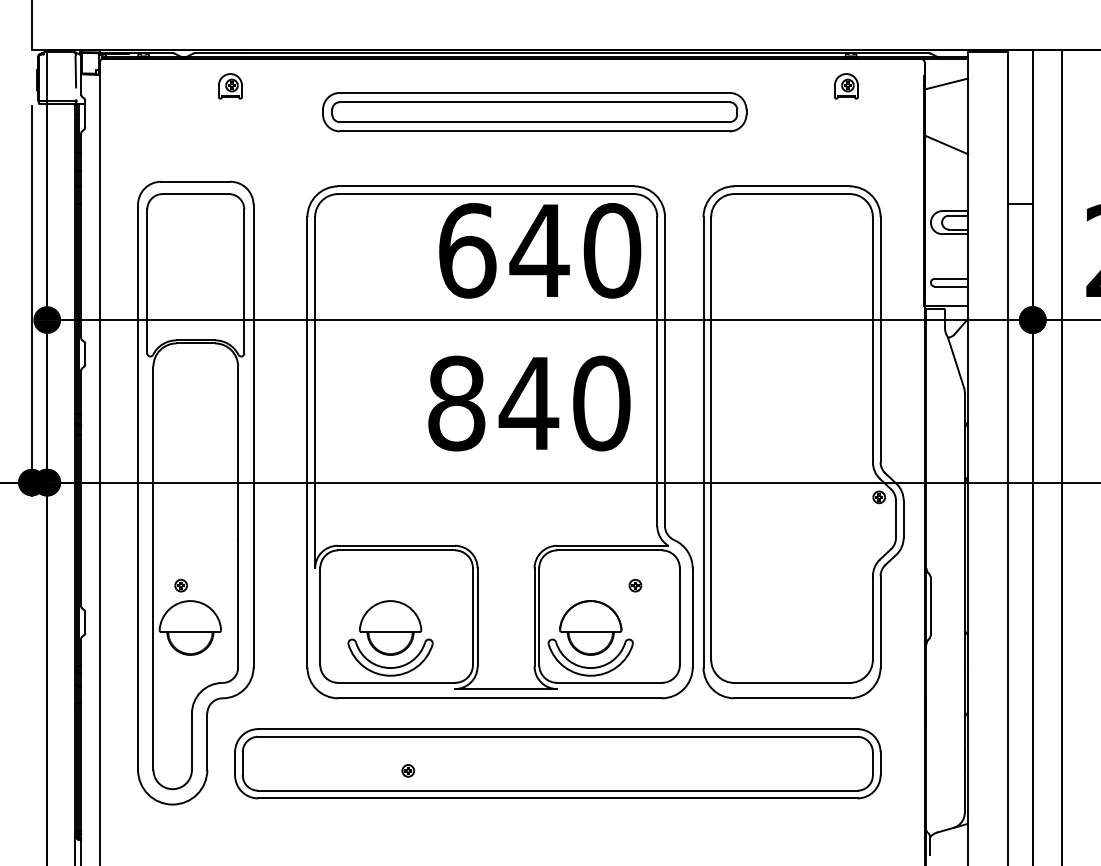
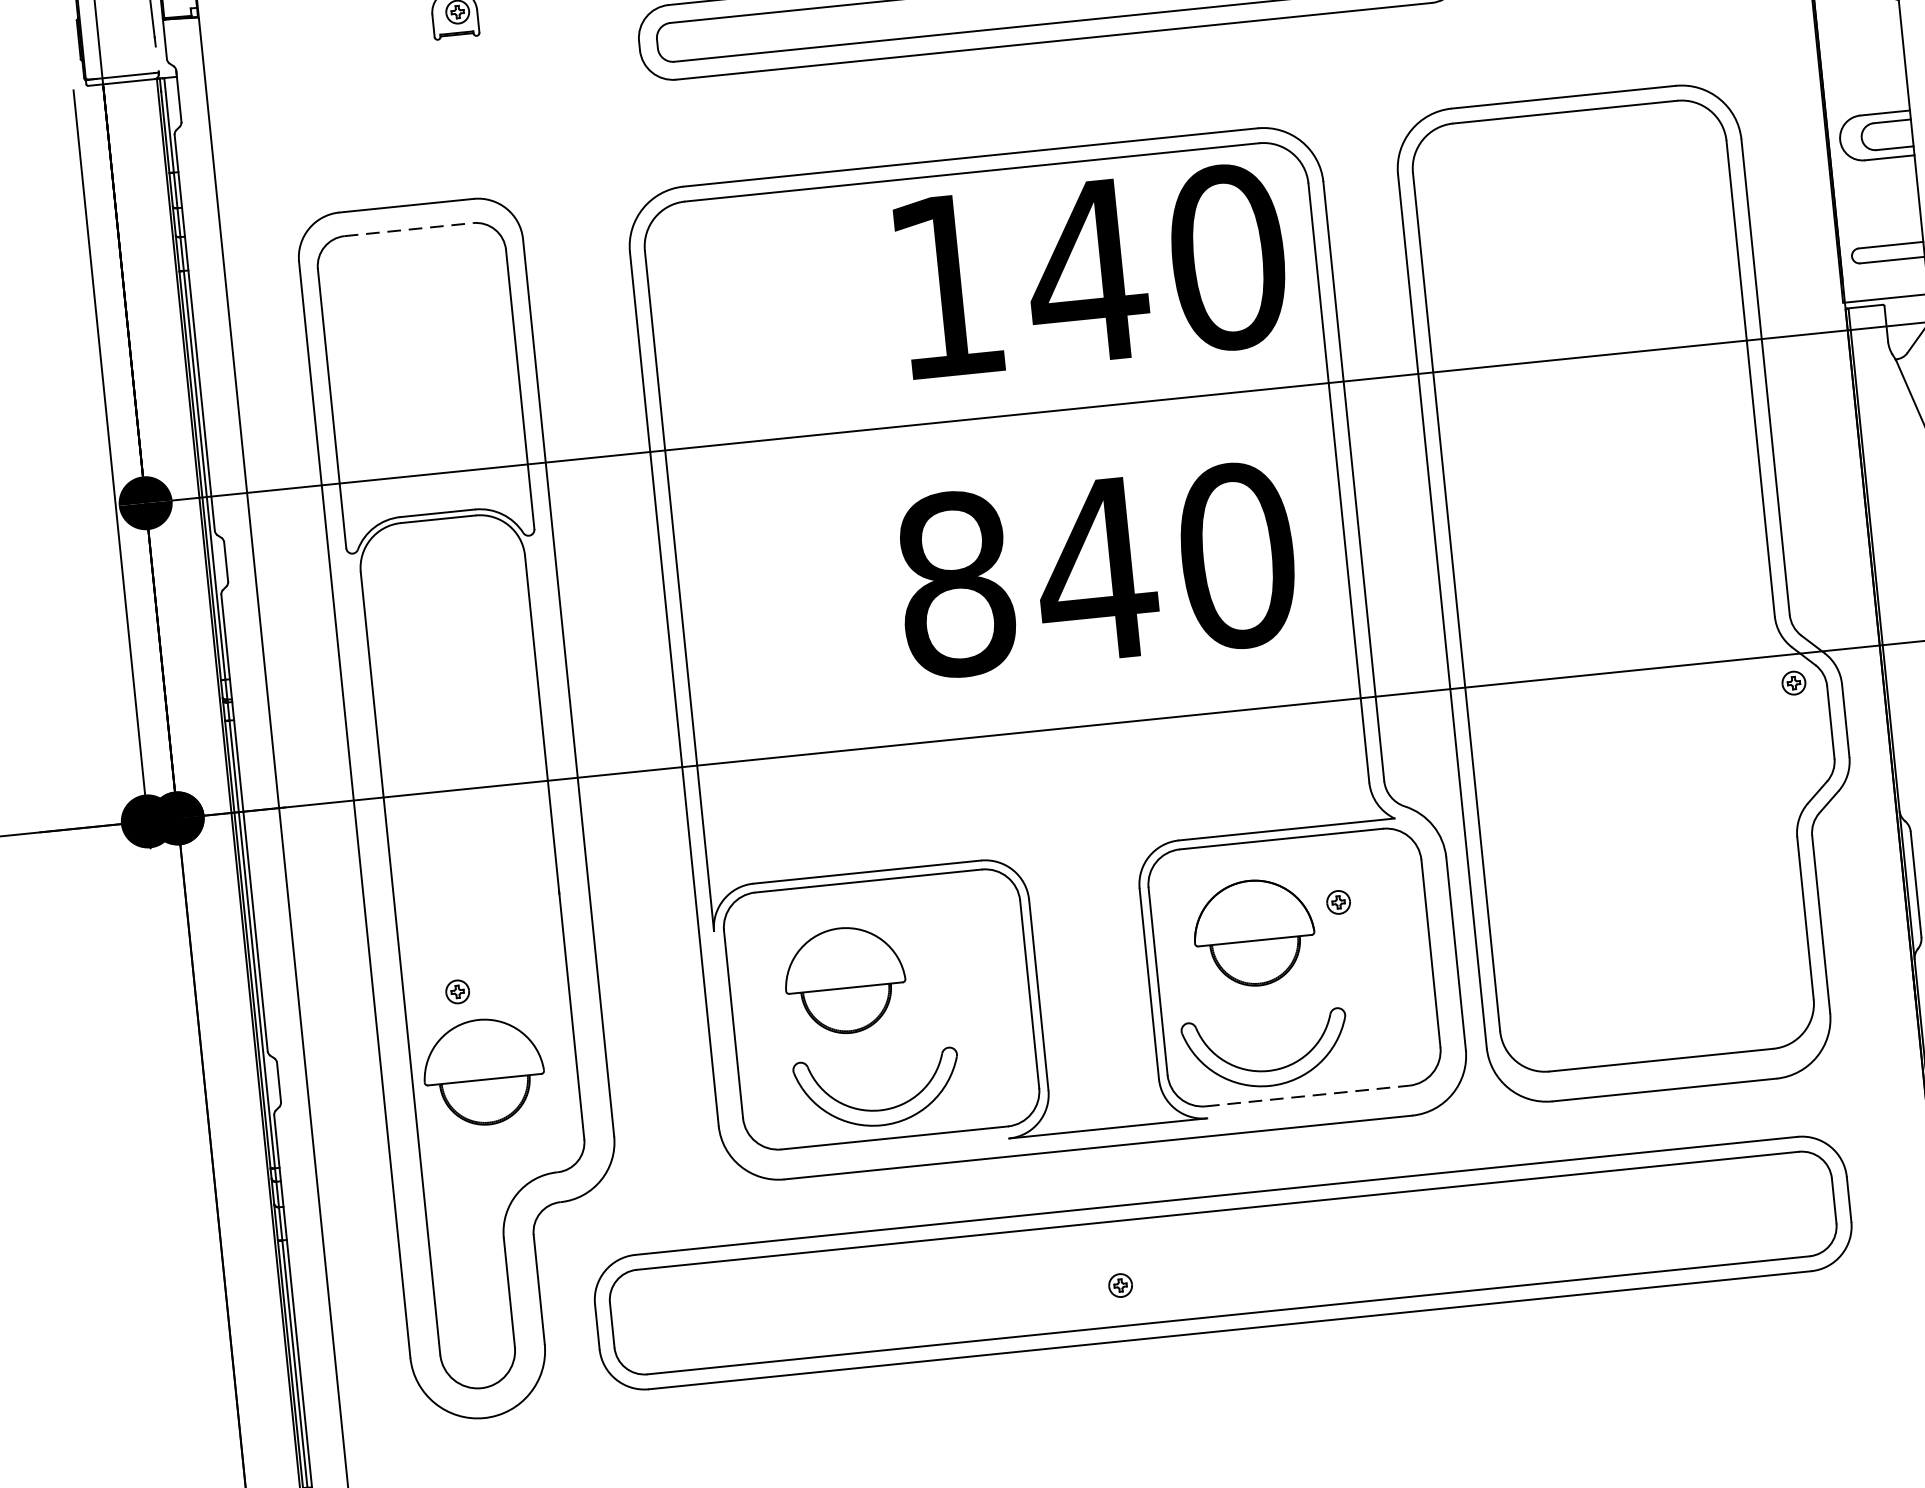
line: (196, 194) -> (410, 230), solid -> dashed
text: (467, 250) -> (946, 285), 640 -> 140
part: (390, 627) -> (845, 979), moved
part: (590, 627) -> (1253, 932), moved
line: (610, 682) -> (1309, 1095), solid -> dashed
part: (407, 770) -> (1118, 1284), moved

